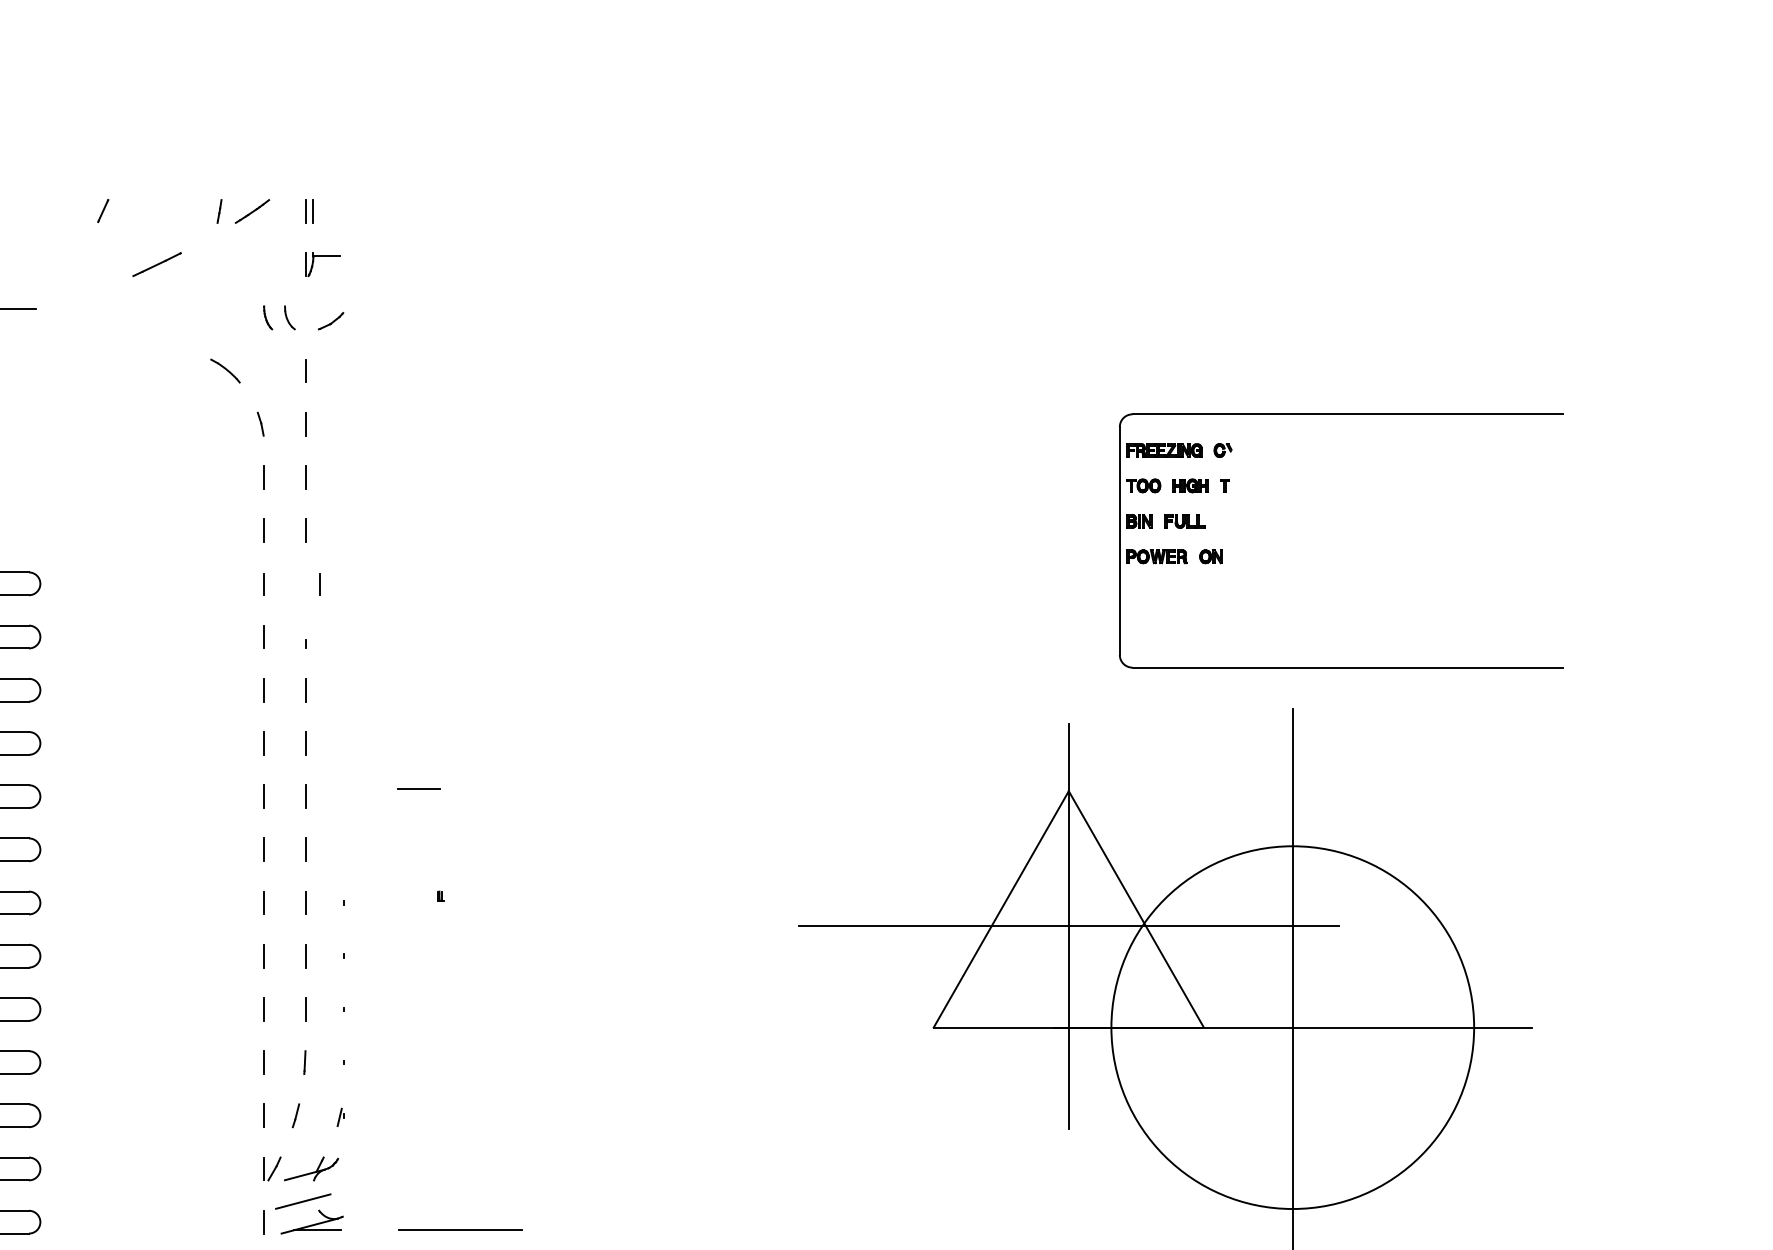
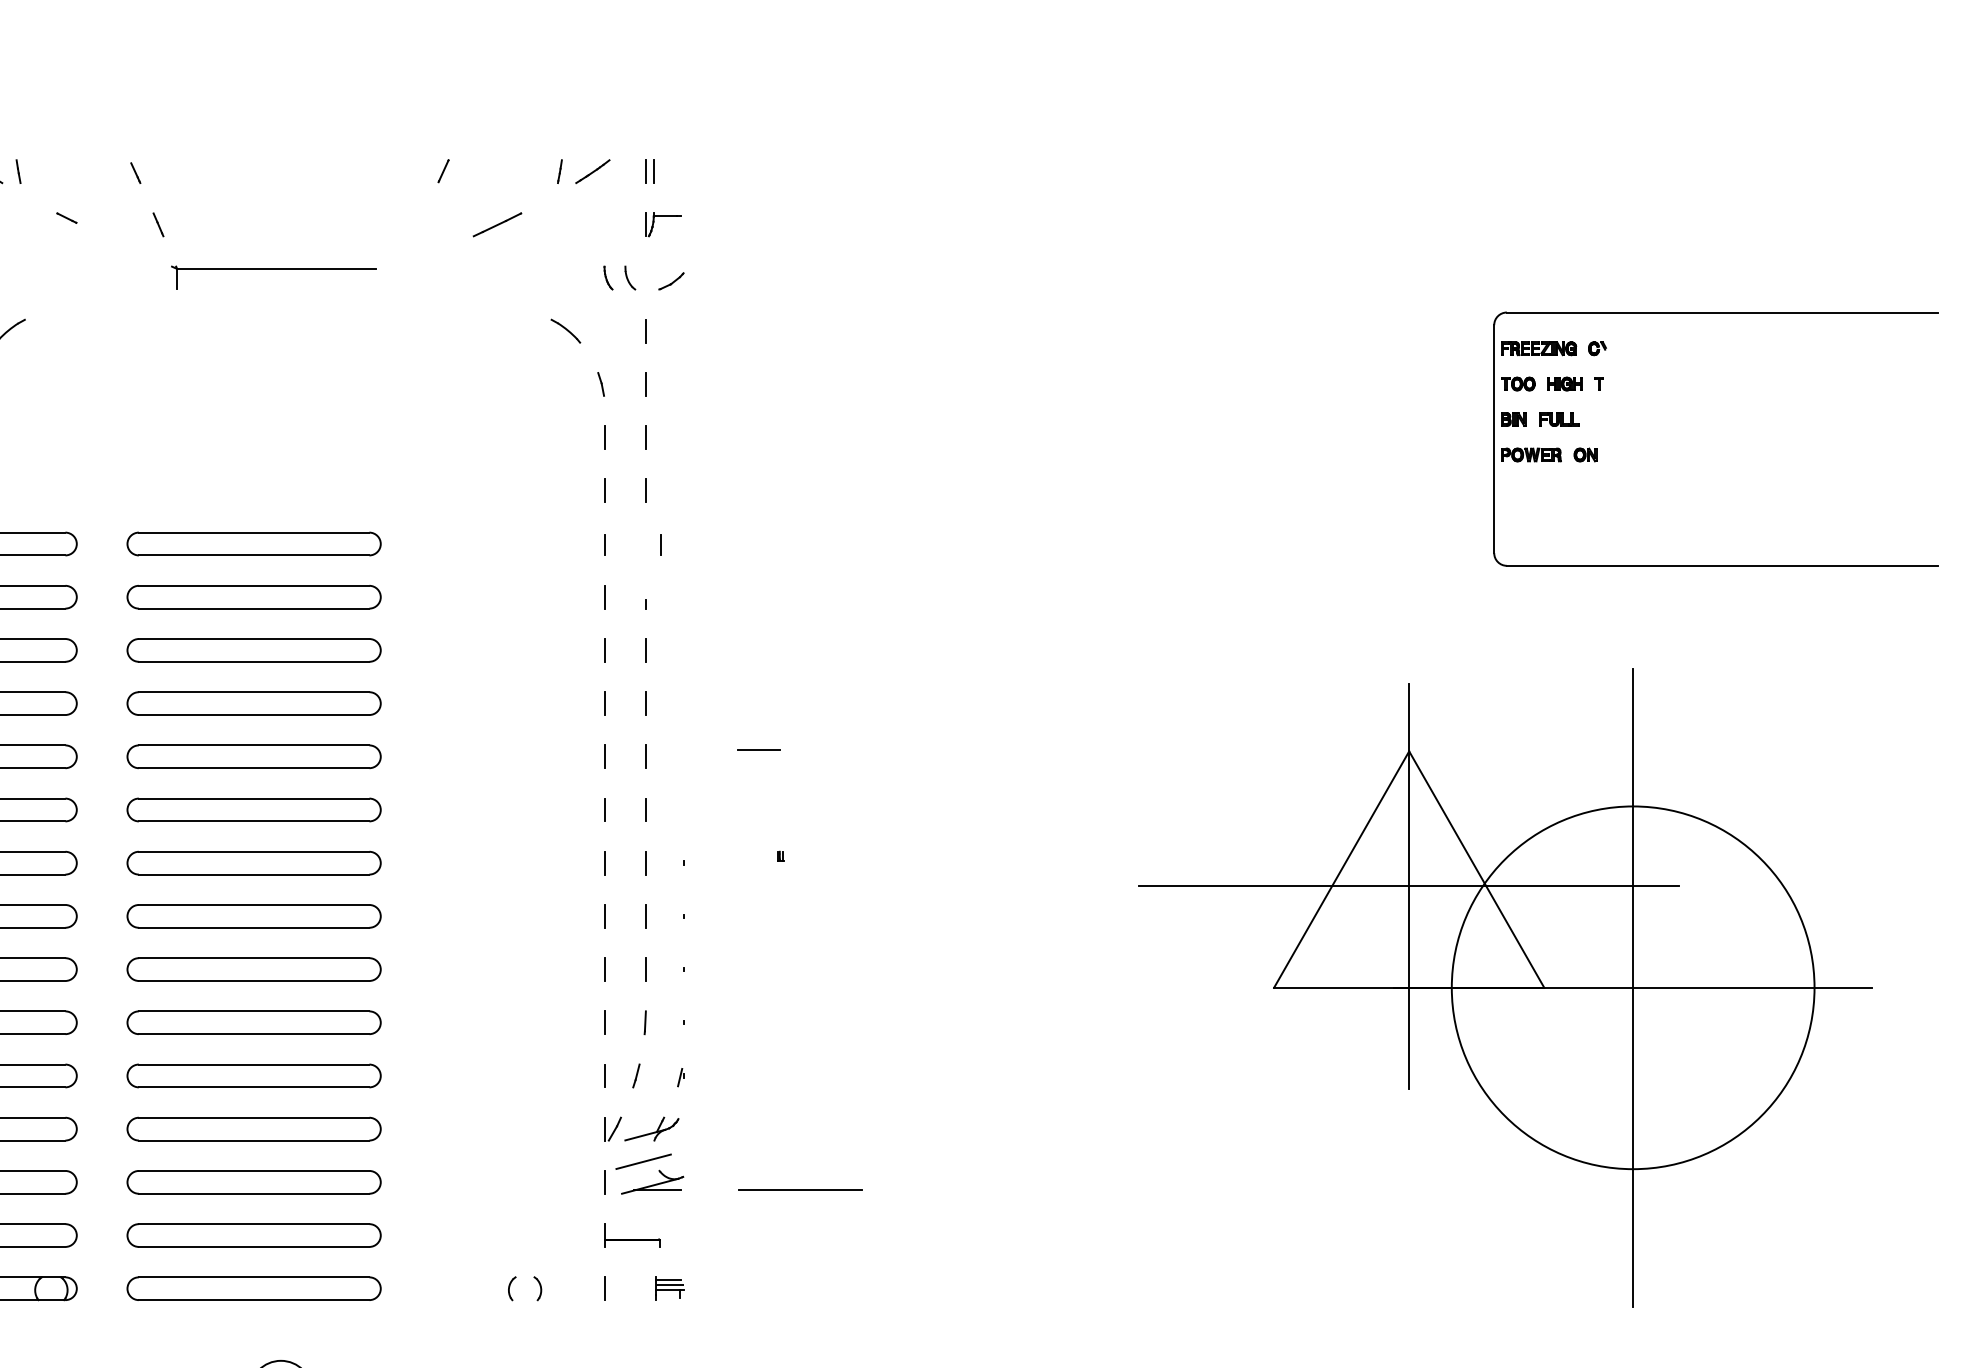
part: (1223, 550) -> (1597, 448), moved

